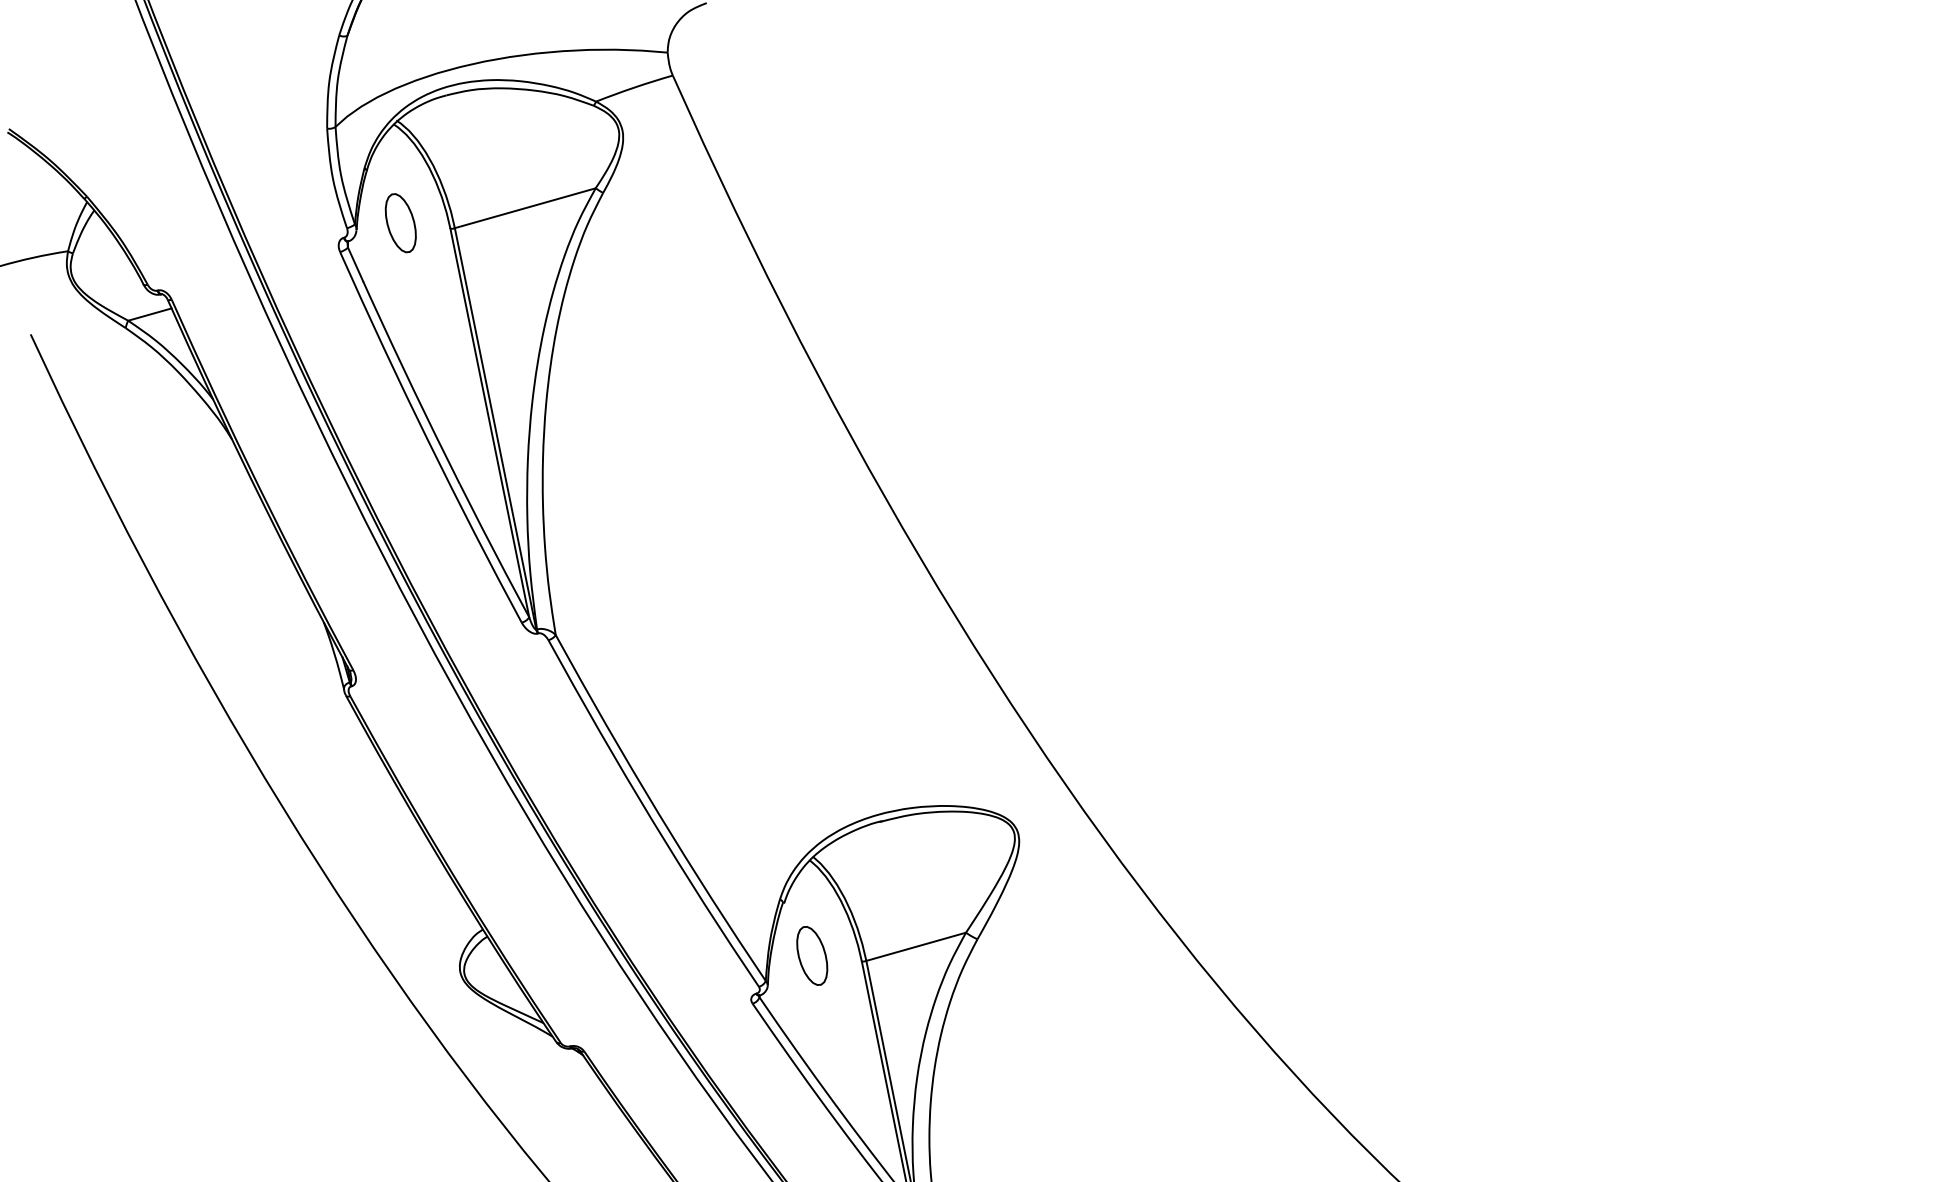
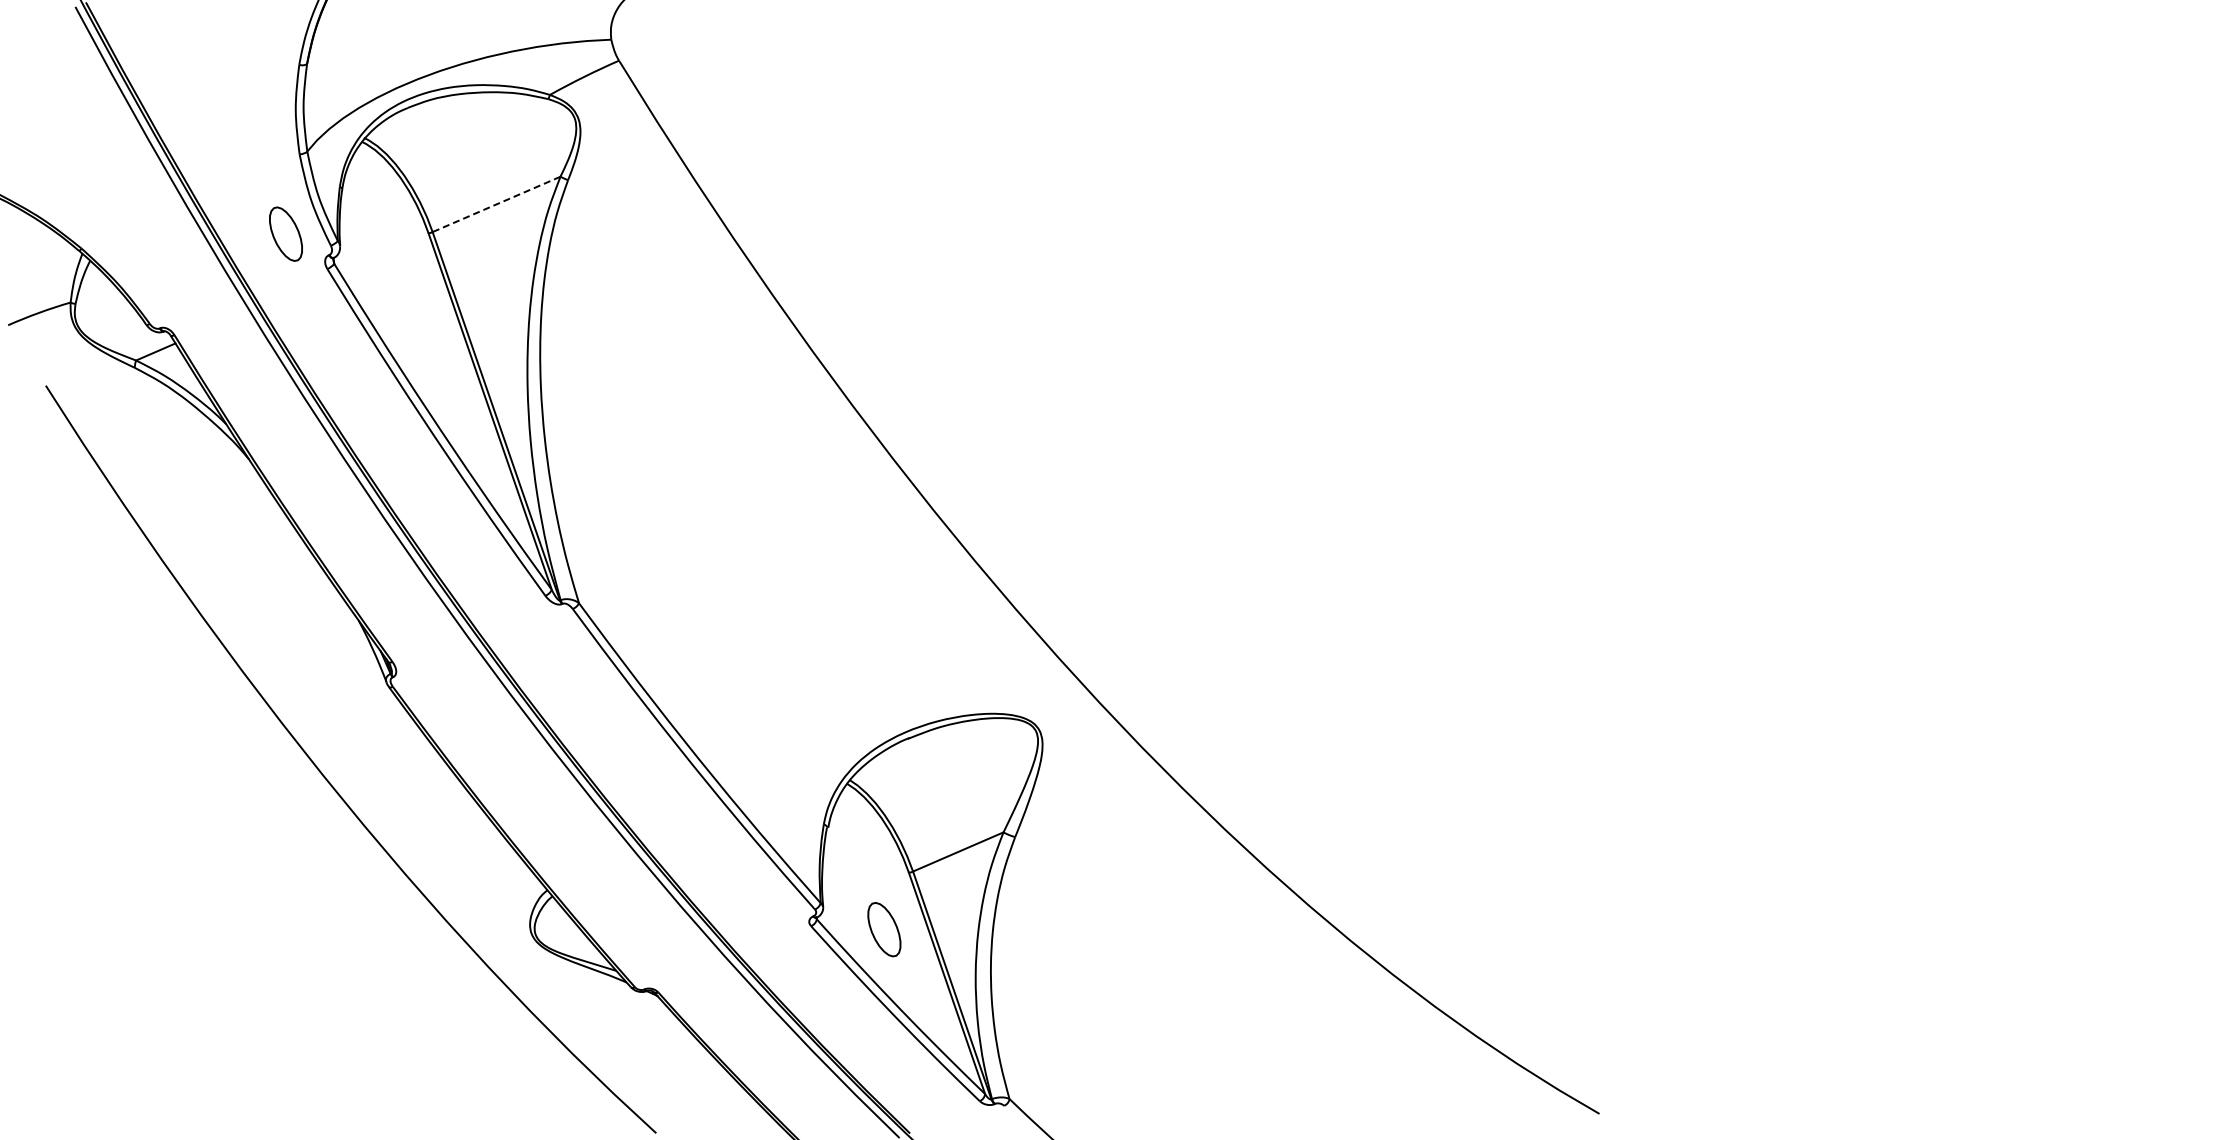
line: (525, 208) -> (496, 204), solid -> dashed
part: (400, 222) -> (285, 233), moved
part: (812, 955) -> (884, 929), moved

